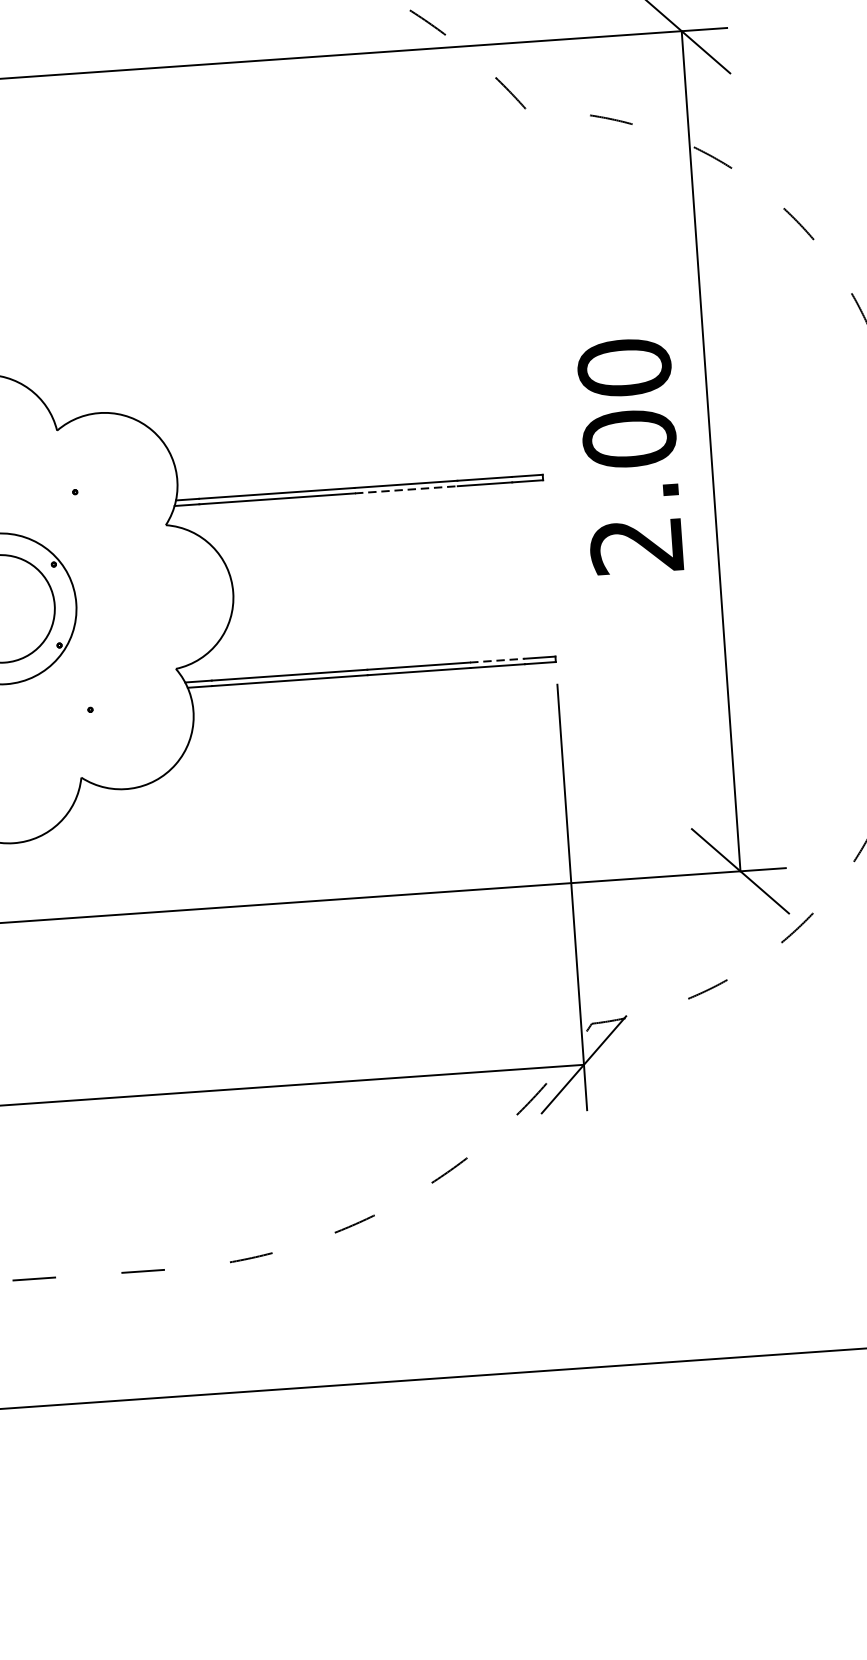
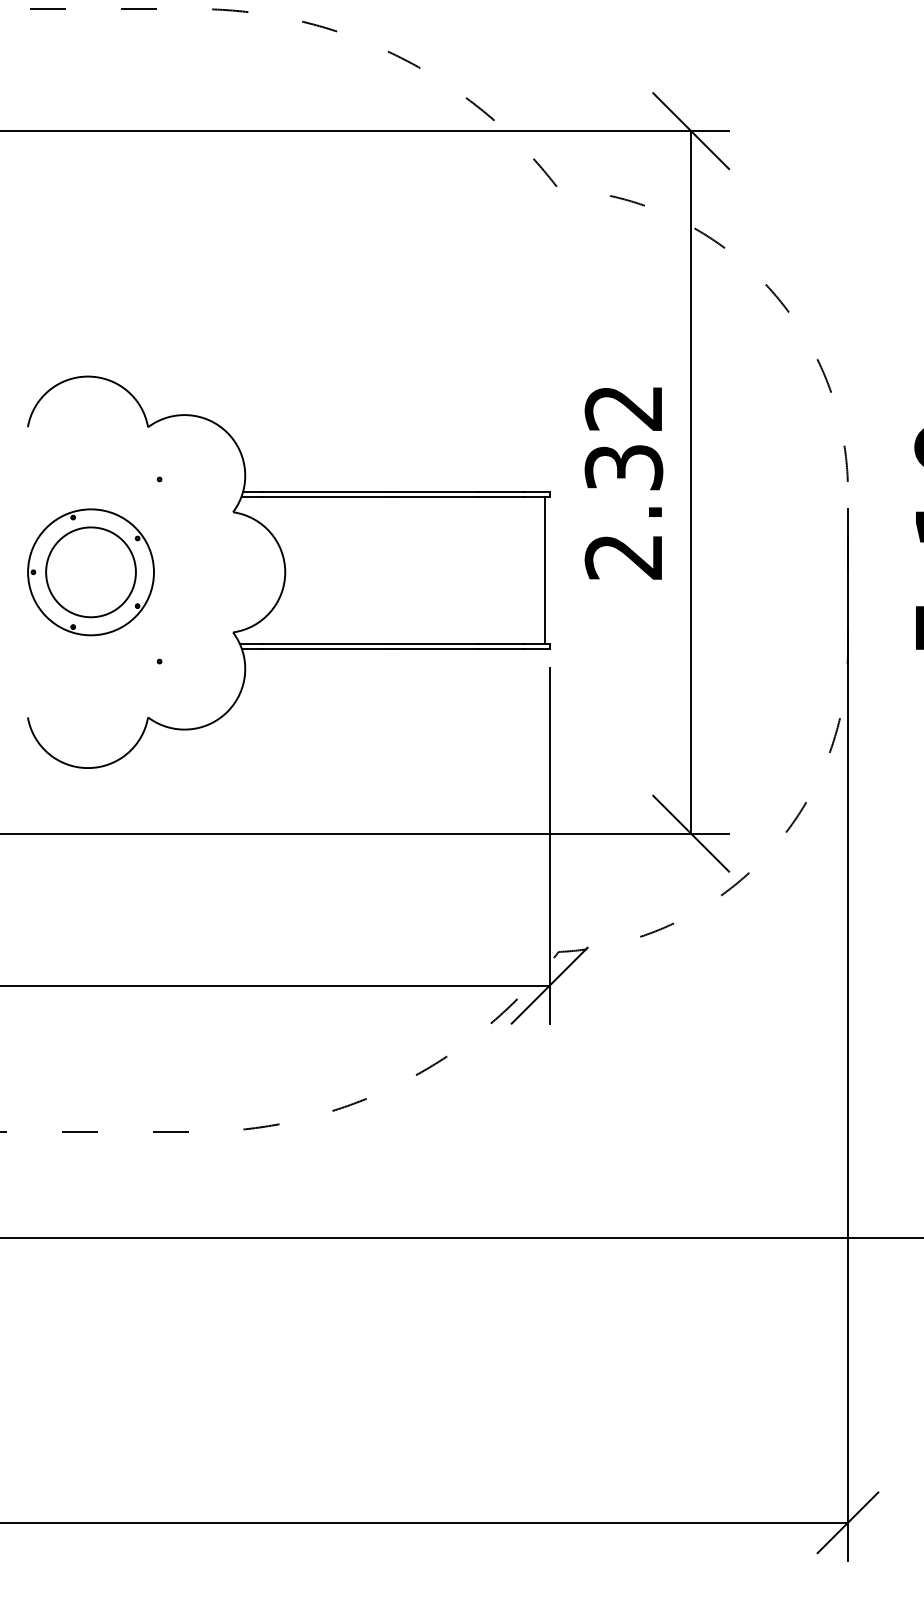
text: (626, 403) -> (623, 437), 2.00 -> 2.32
line: (406, 489) -> (435, 496), dashed -> solid
line: (543, 568) -> (544, 570), added
line: (497, 660) -> (501, 644), dashed -> solid

